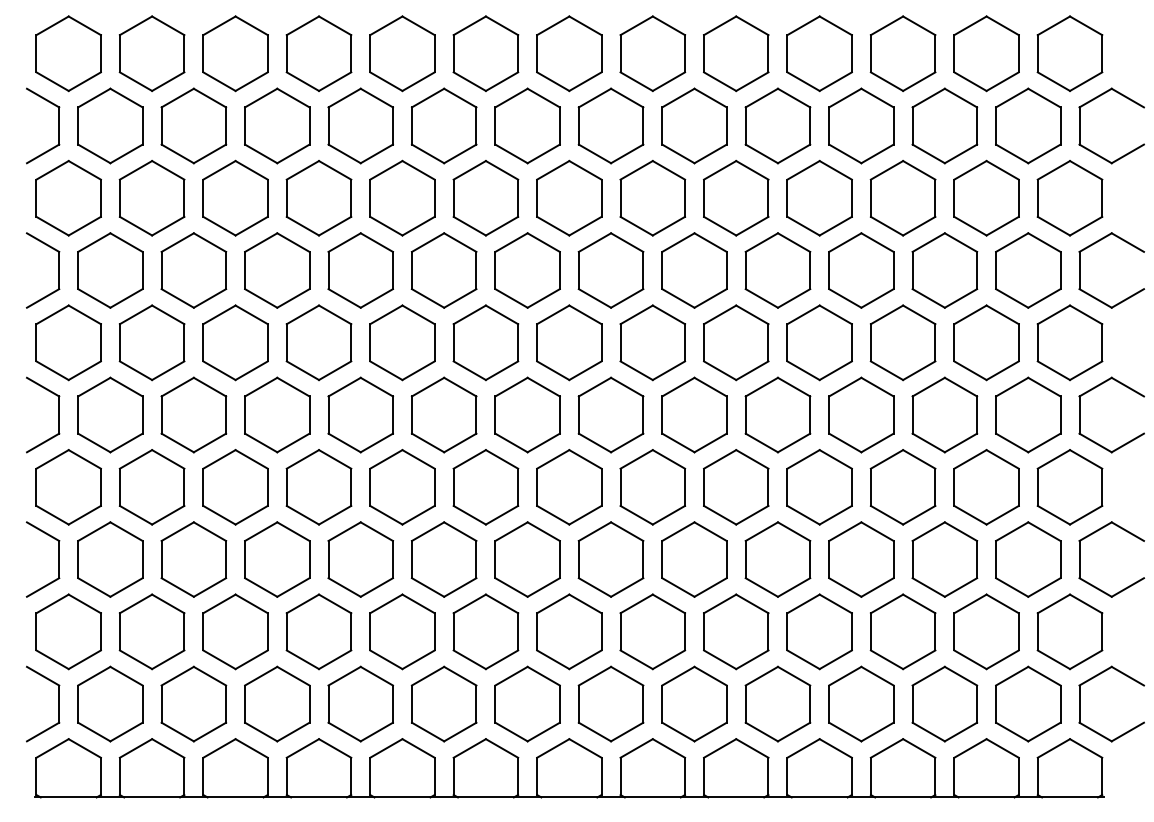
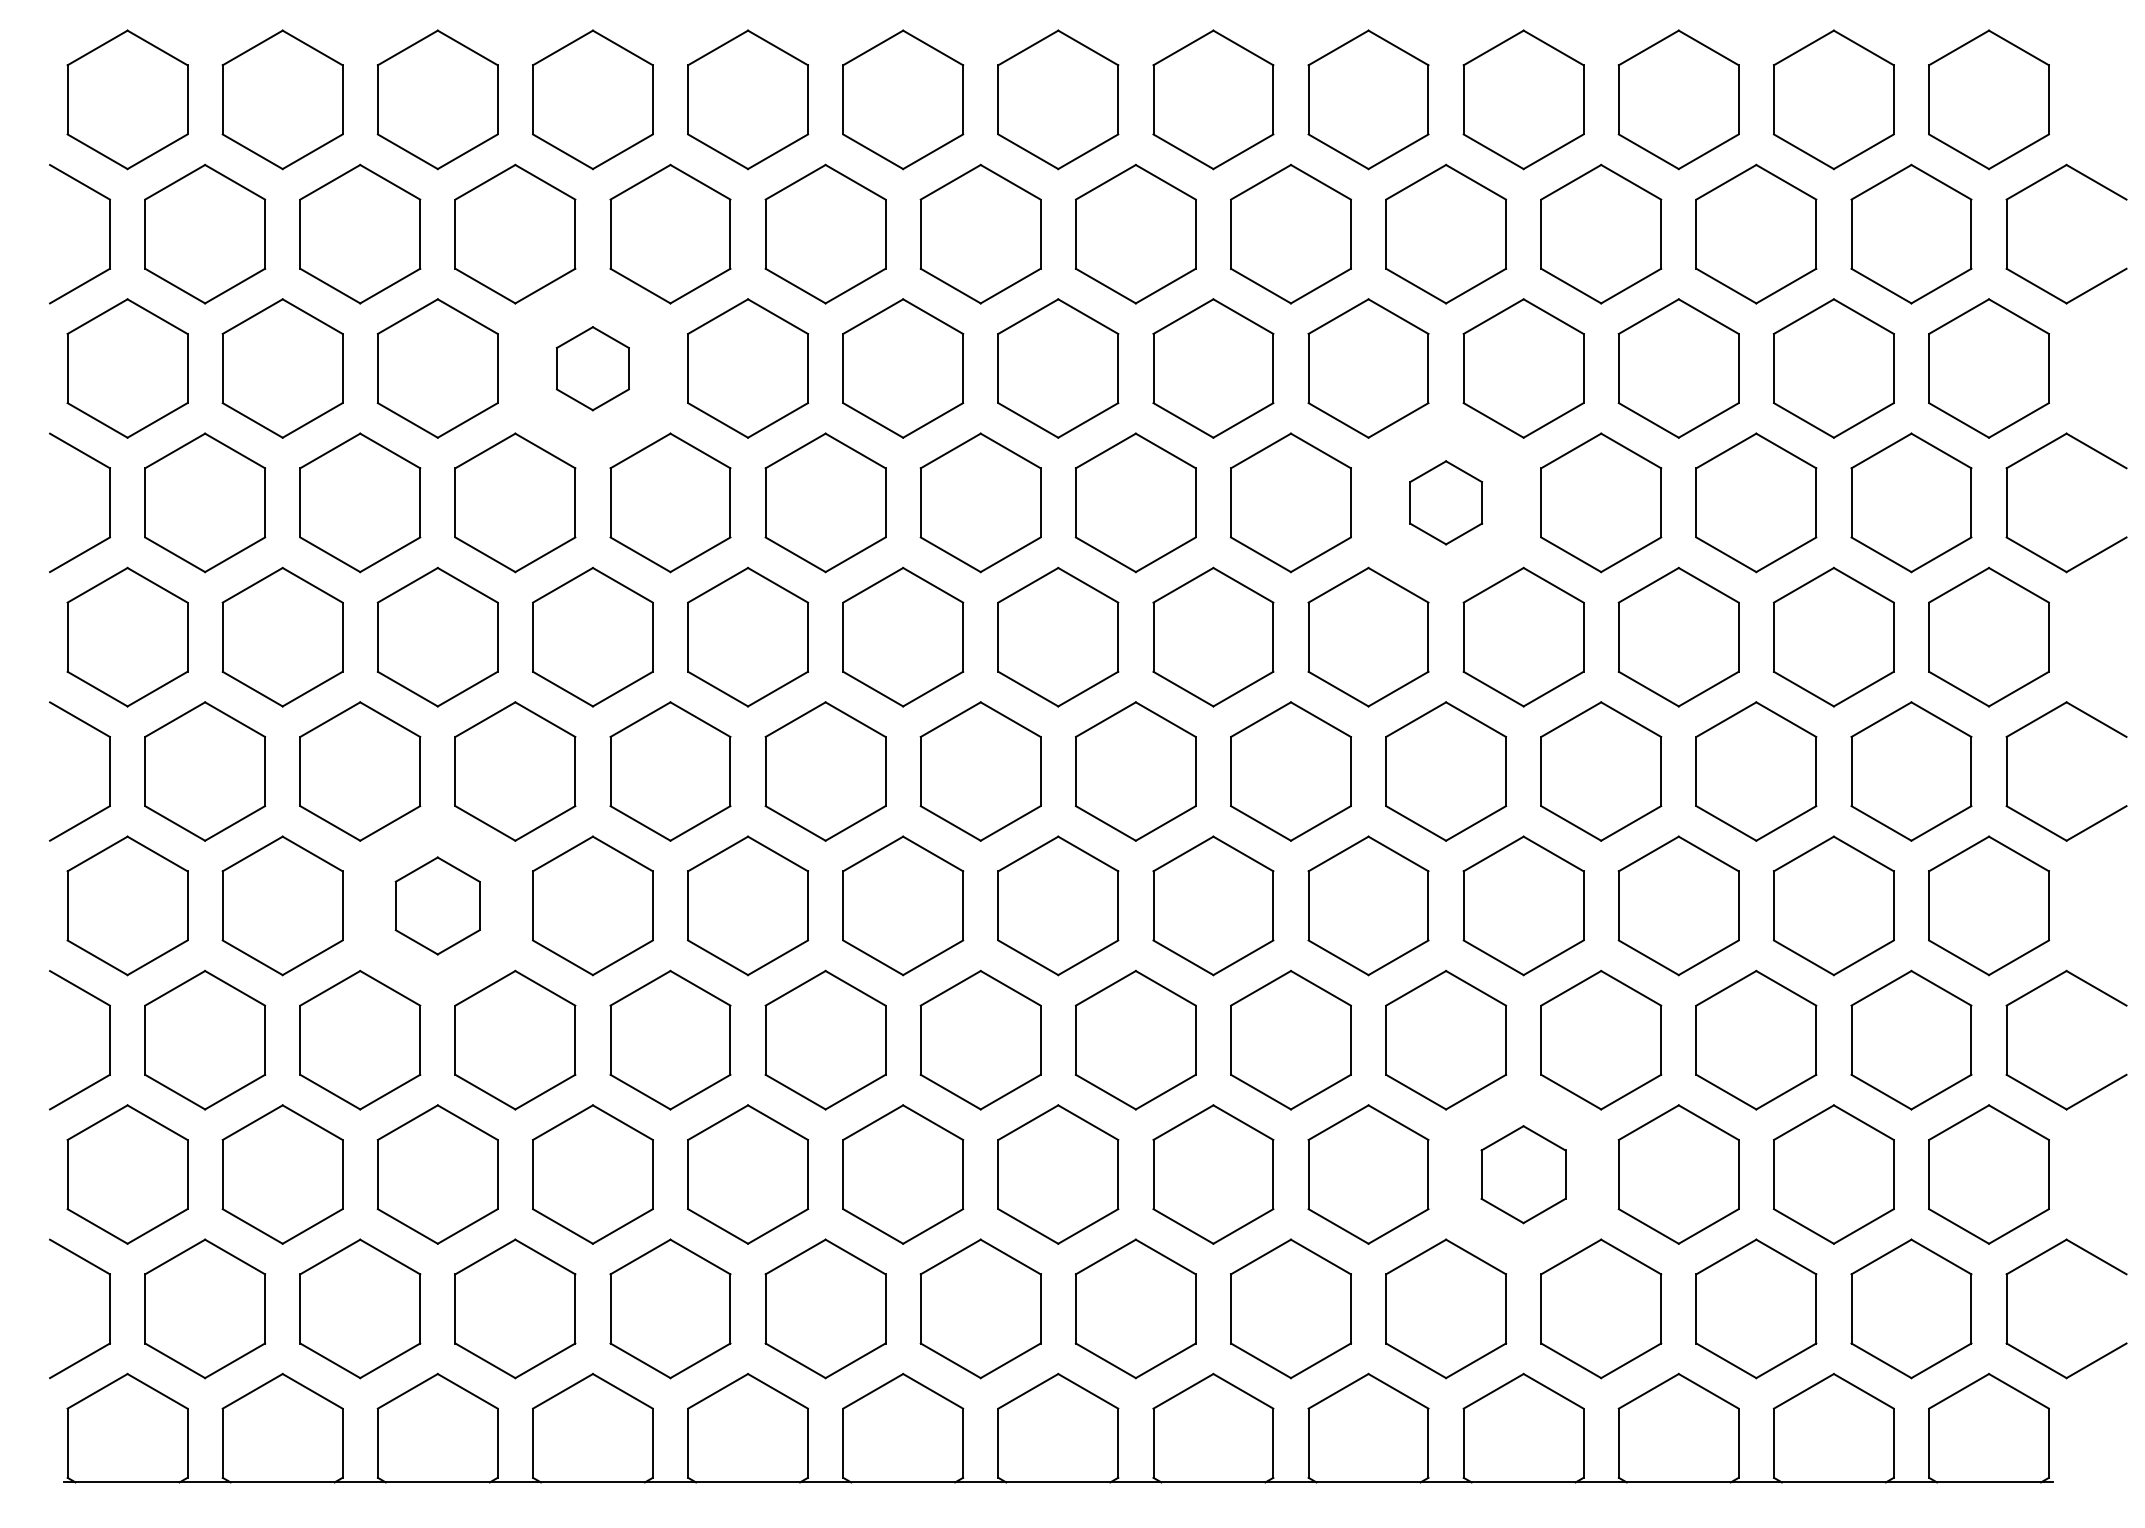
part: (318, 198) -> (591, 368), size x0.6
part: (777, 270) -> (1445, 502), size x0.6
part: (235, 487) -> (437, 906), size x0.7
part: (819, 631) -> (1523, 1173), size x0.7

